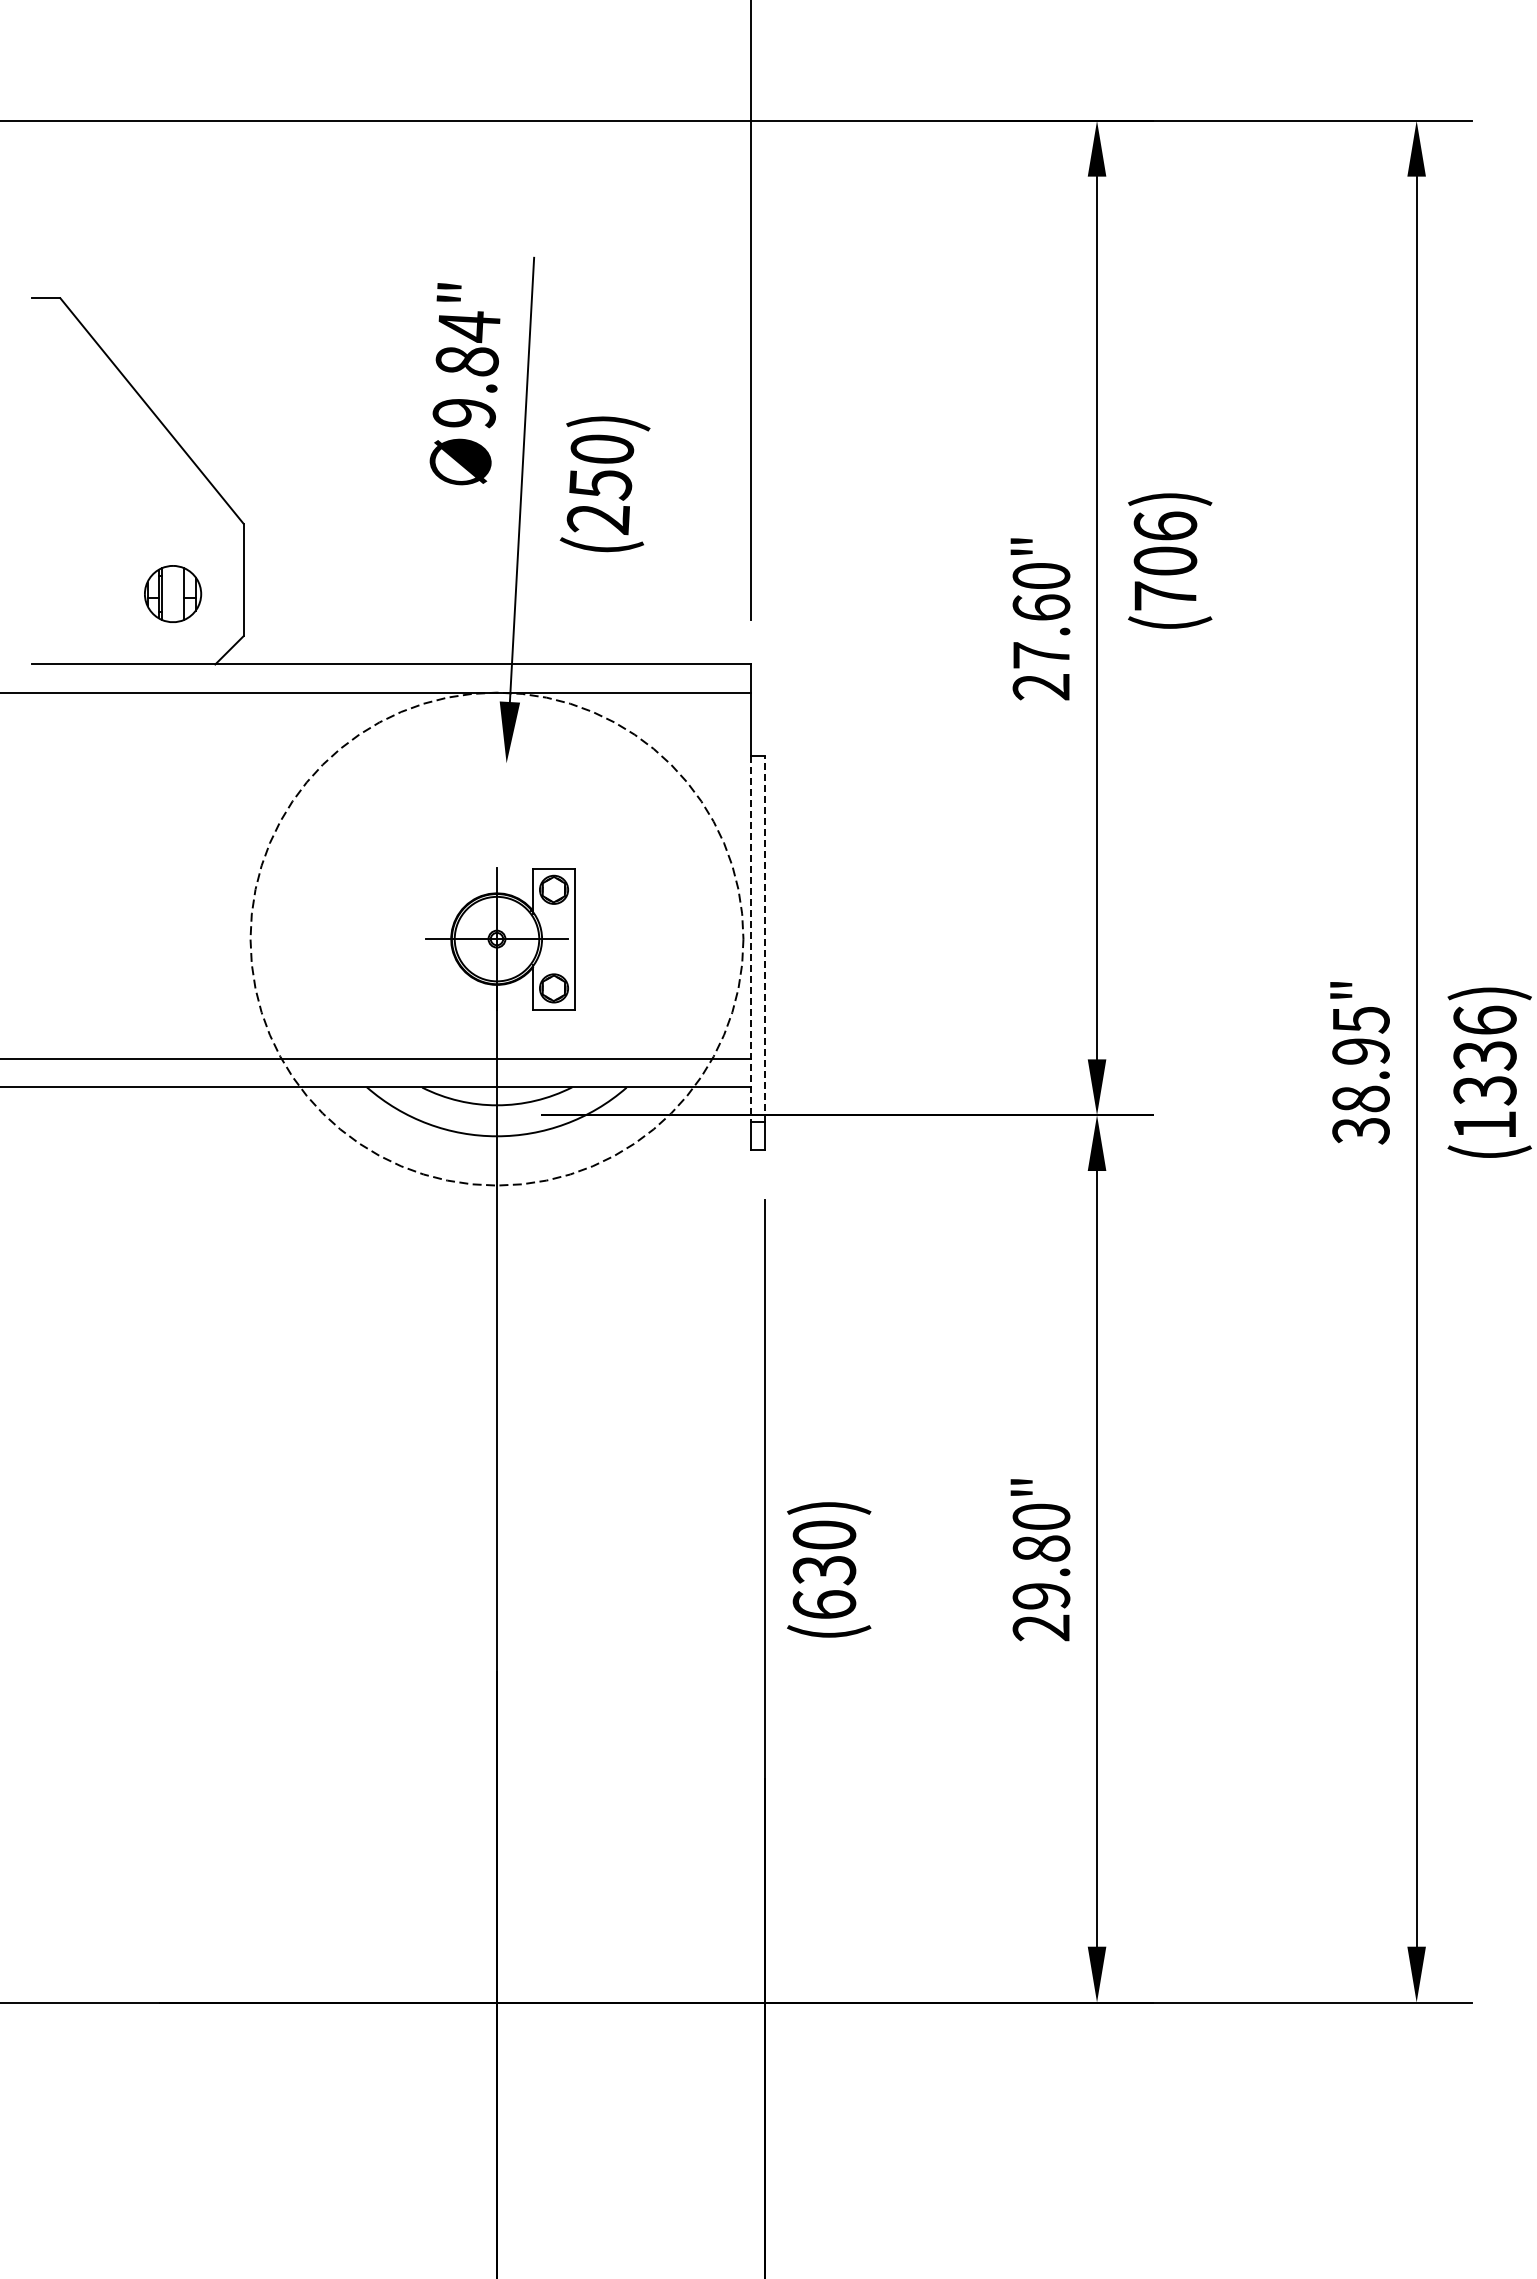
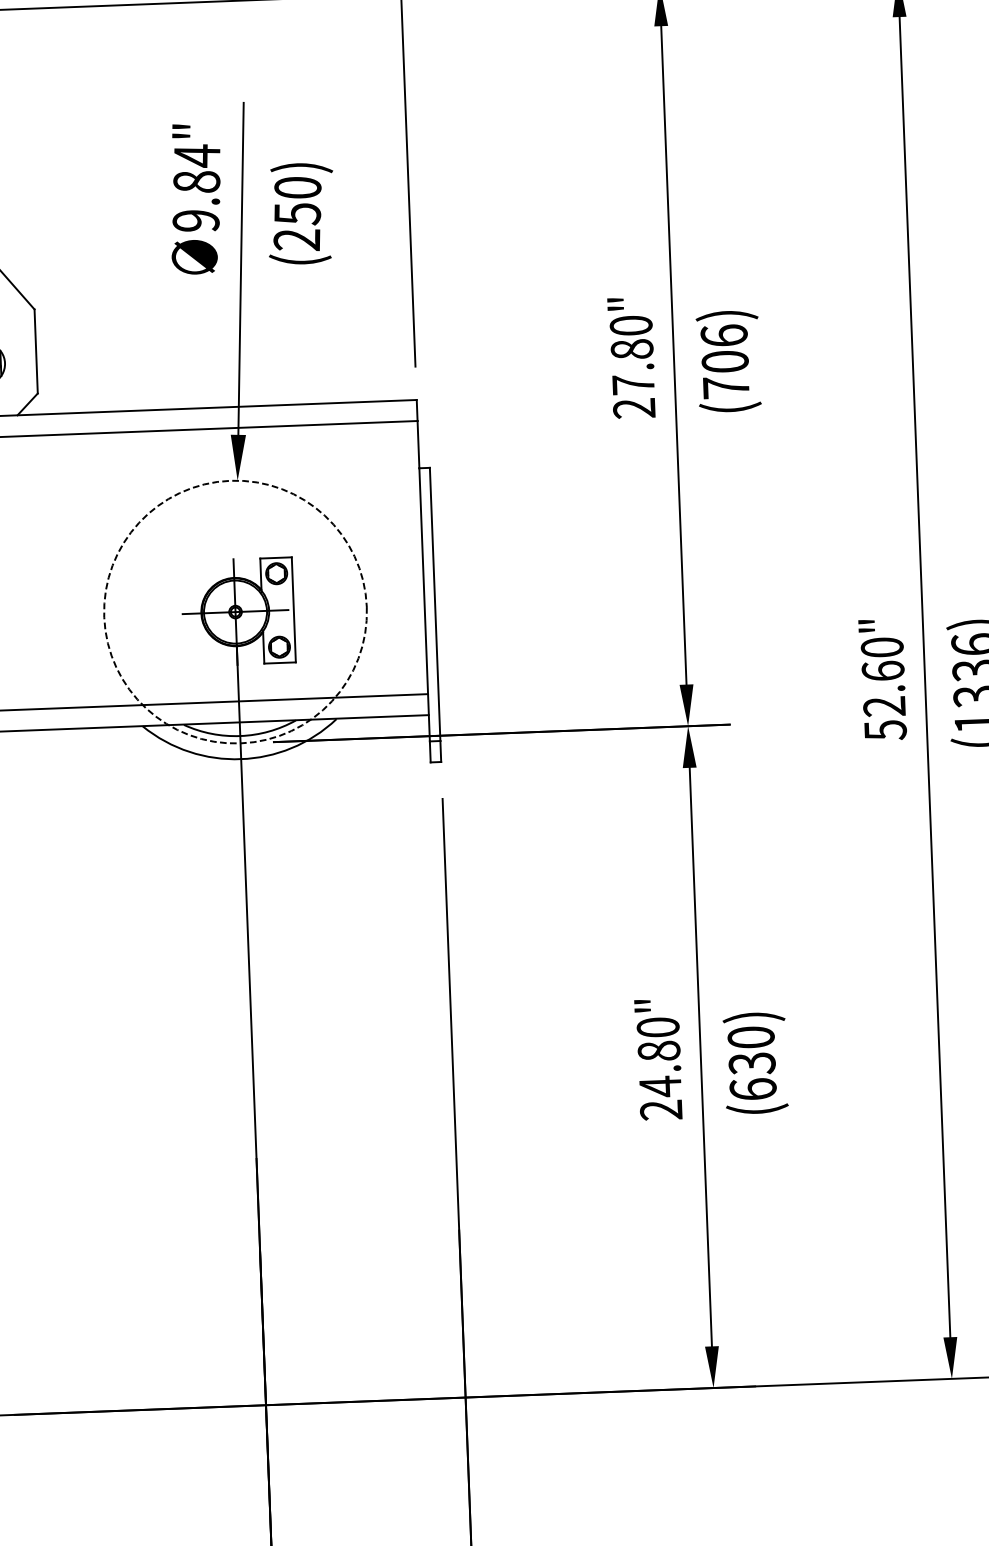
text: (604, 484) -> (300, 213), moved
text: (1170, 560) -> (728, 361), moved
text: (1041, 607) -> (632, 349), 27.60" -> 27.80"
line: (764, 938) -> (435, 603), dashed -> solid
circle: (496, 939) -> (235, 612), size x0.71
line: (750, 939) -> (424, 605), dashed -> solid
text: (1360, 1075) -> (883, 689), 38.95" -> 52.60"
text: (829, 1569) -> (755, 1062), moved
text: (1041, 1596) -> (660, 1086), 29.80" -> 24.80"

